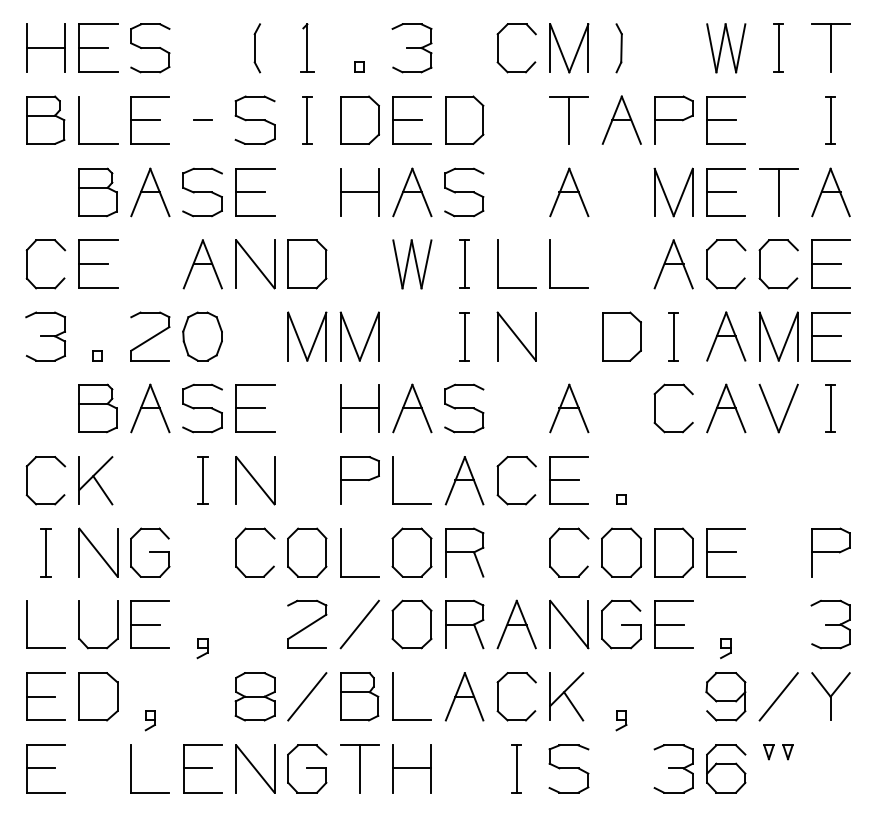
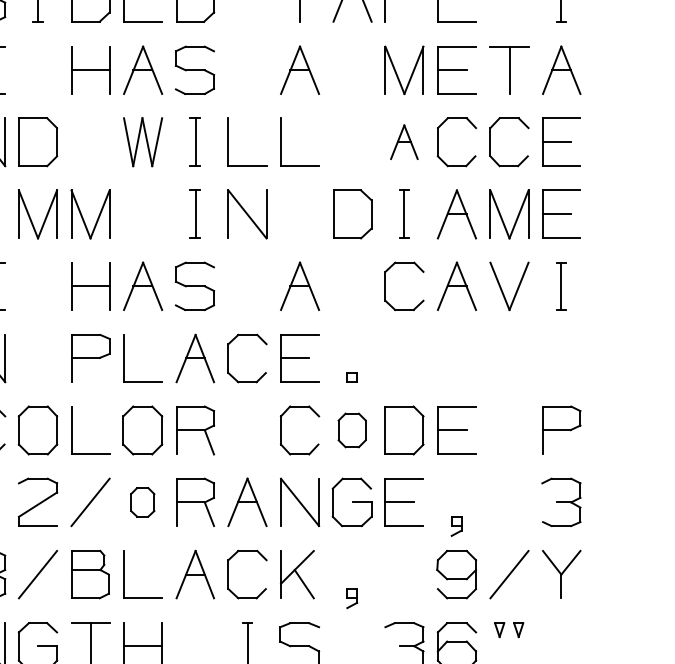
part: (673, 264) -> (404, 142), size x0.7
part: (621, 552) -> (352, 430), size x0.7
part: (411, 624) -> (142, 502), size x0.6

